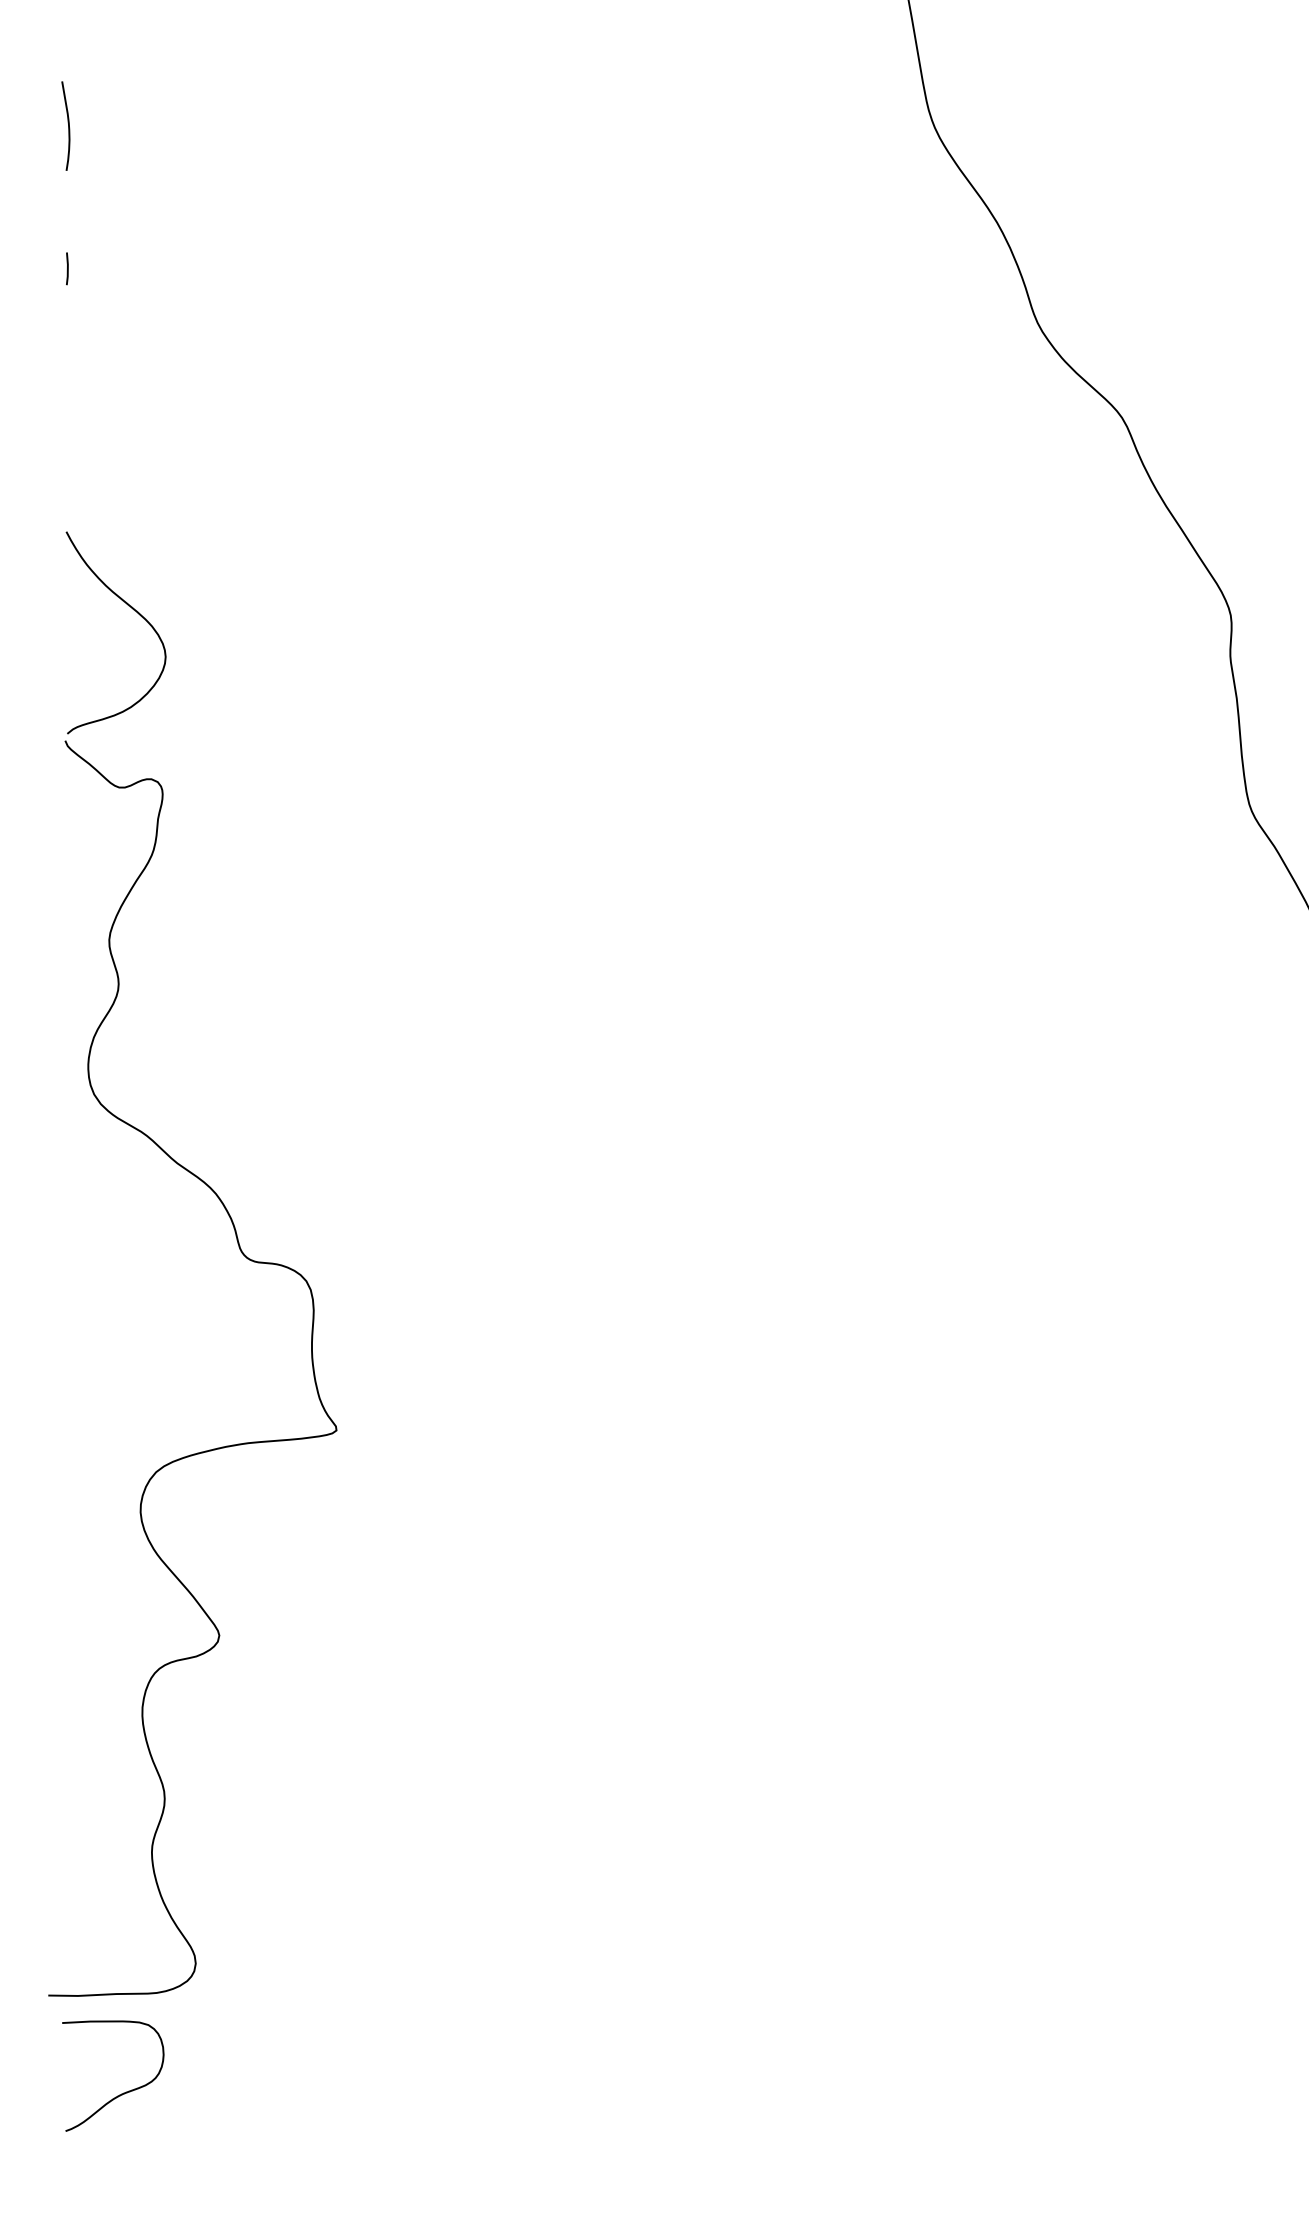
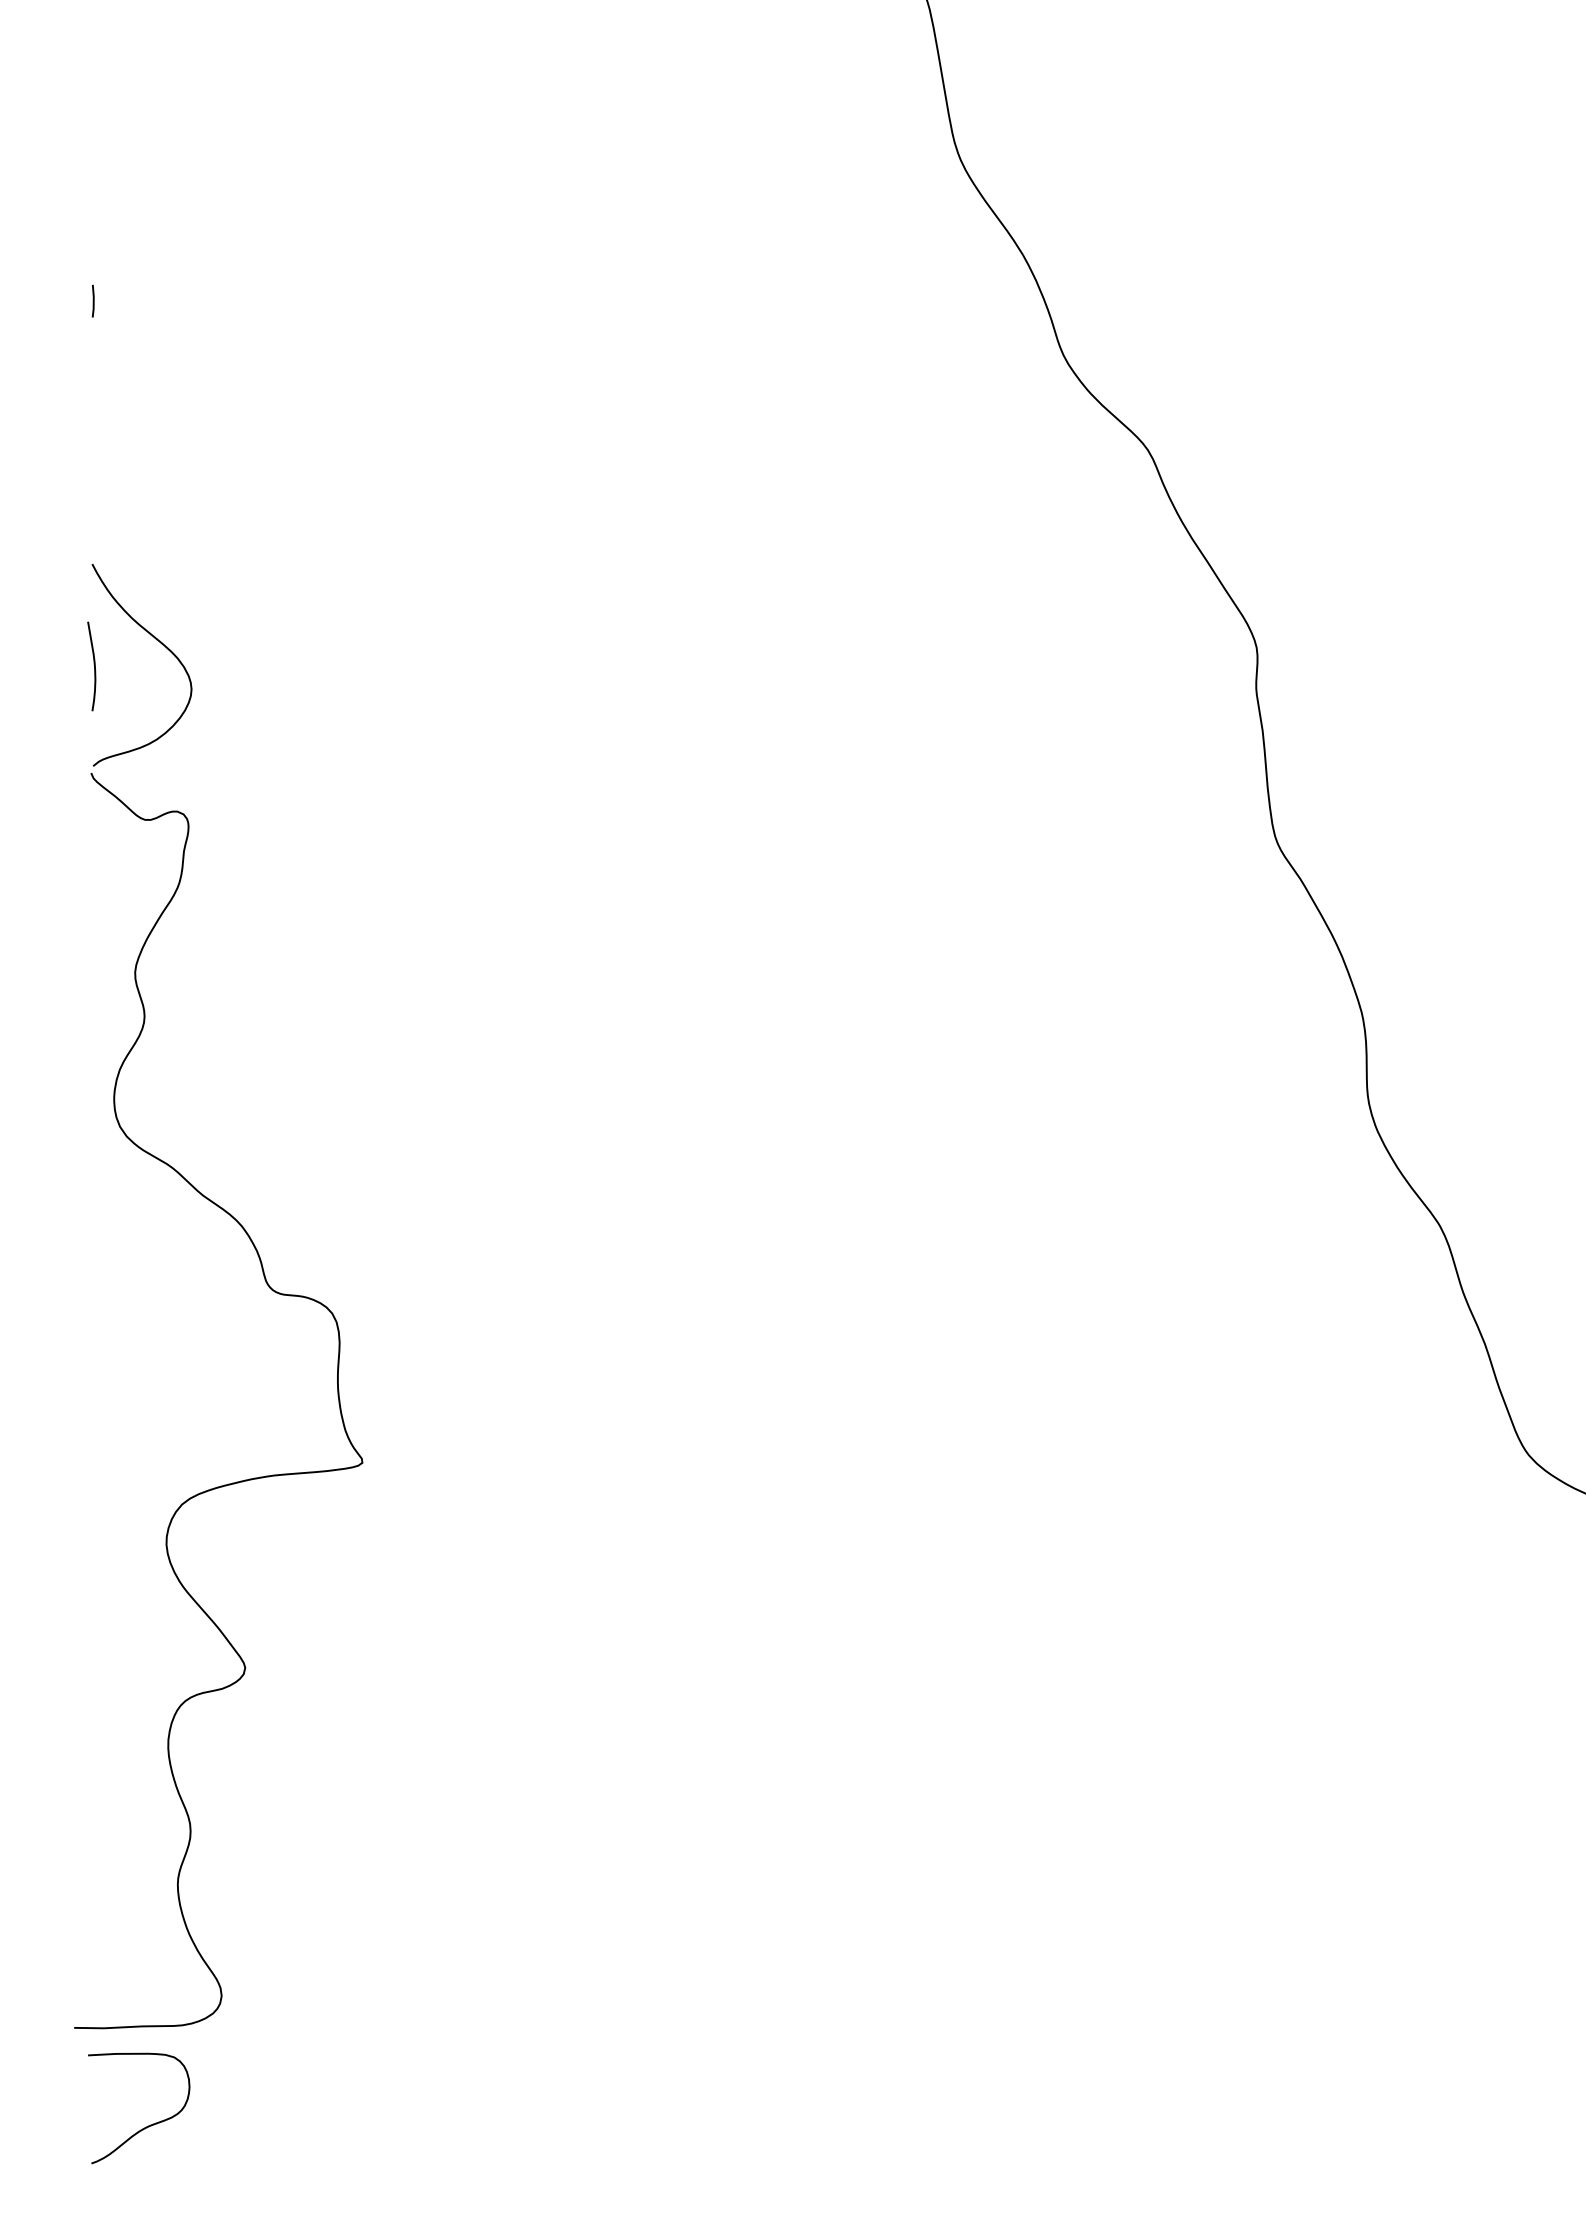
curve: (67, 124) -> (93, 664), moved

